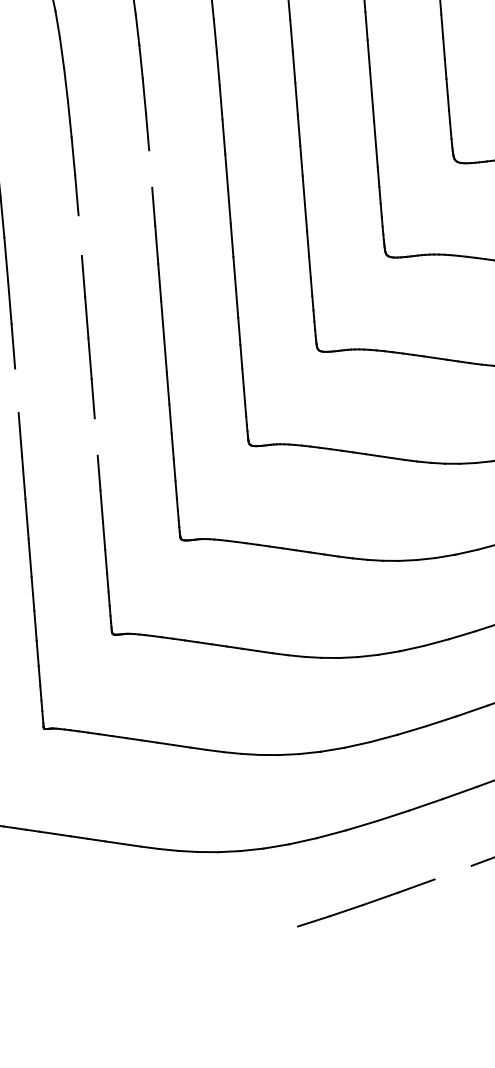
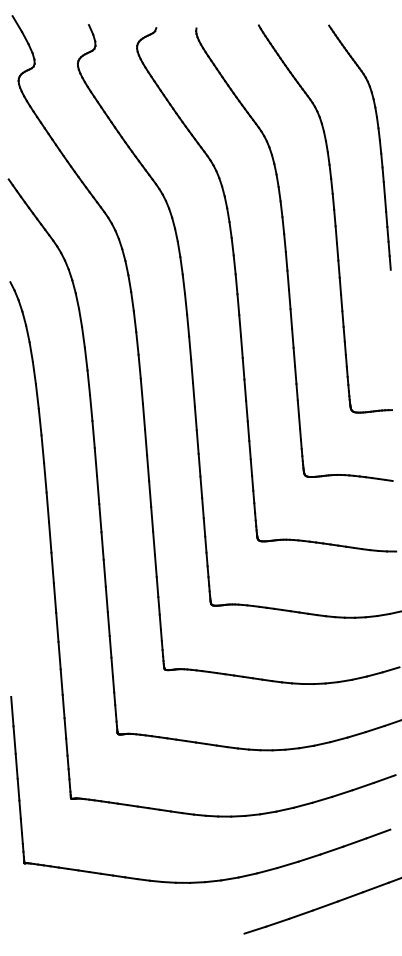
line: (149, 168) -> (143, 416), added
line: (79, 234) -> (95, 461), added
line: (16, 390) -> (52, 567), added
line: (95, 437) -> (106, 599), added
line: (453, 872) -> (350, 896), added

